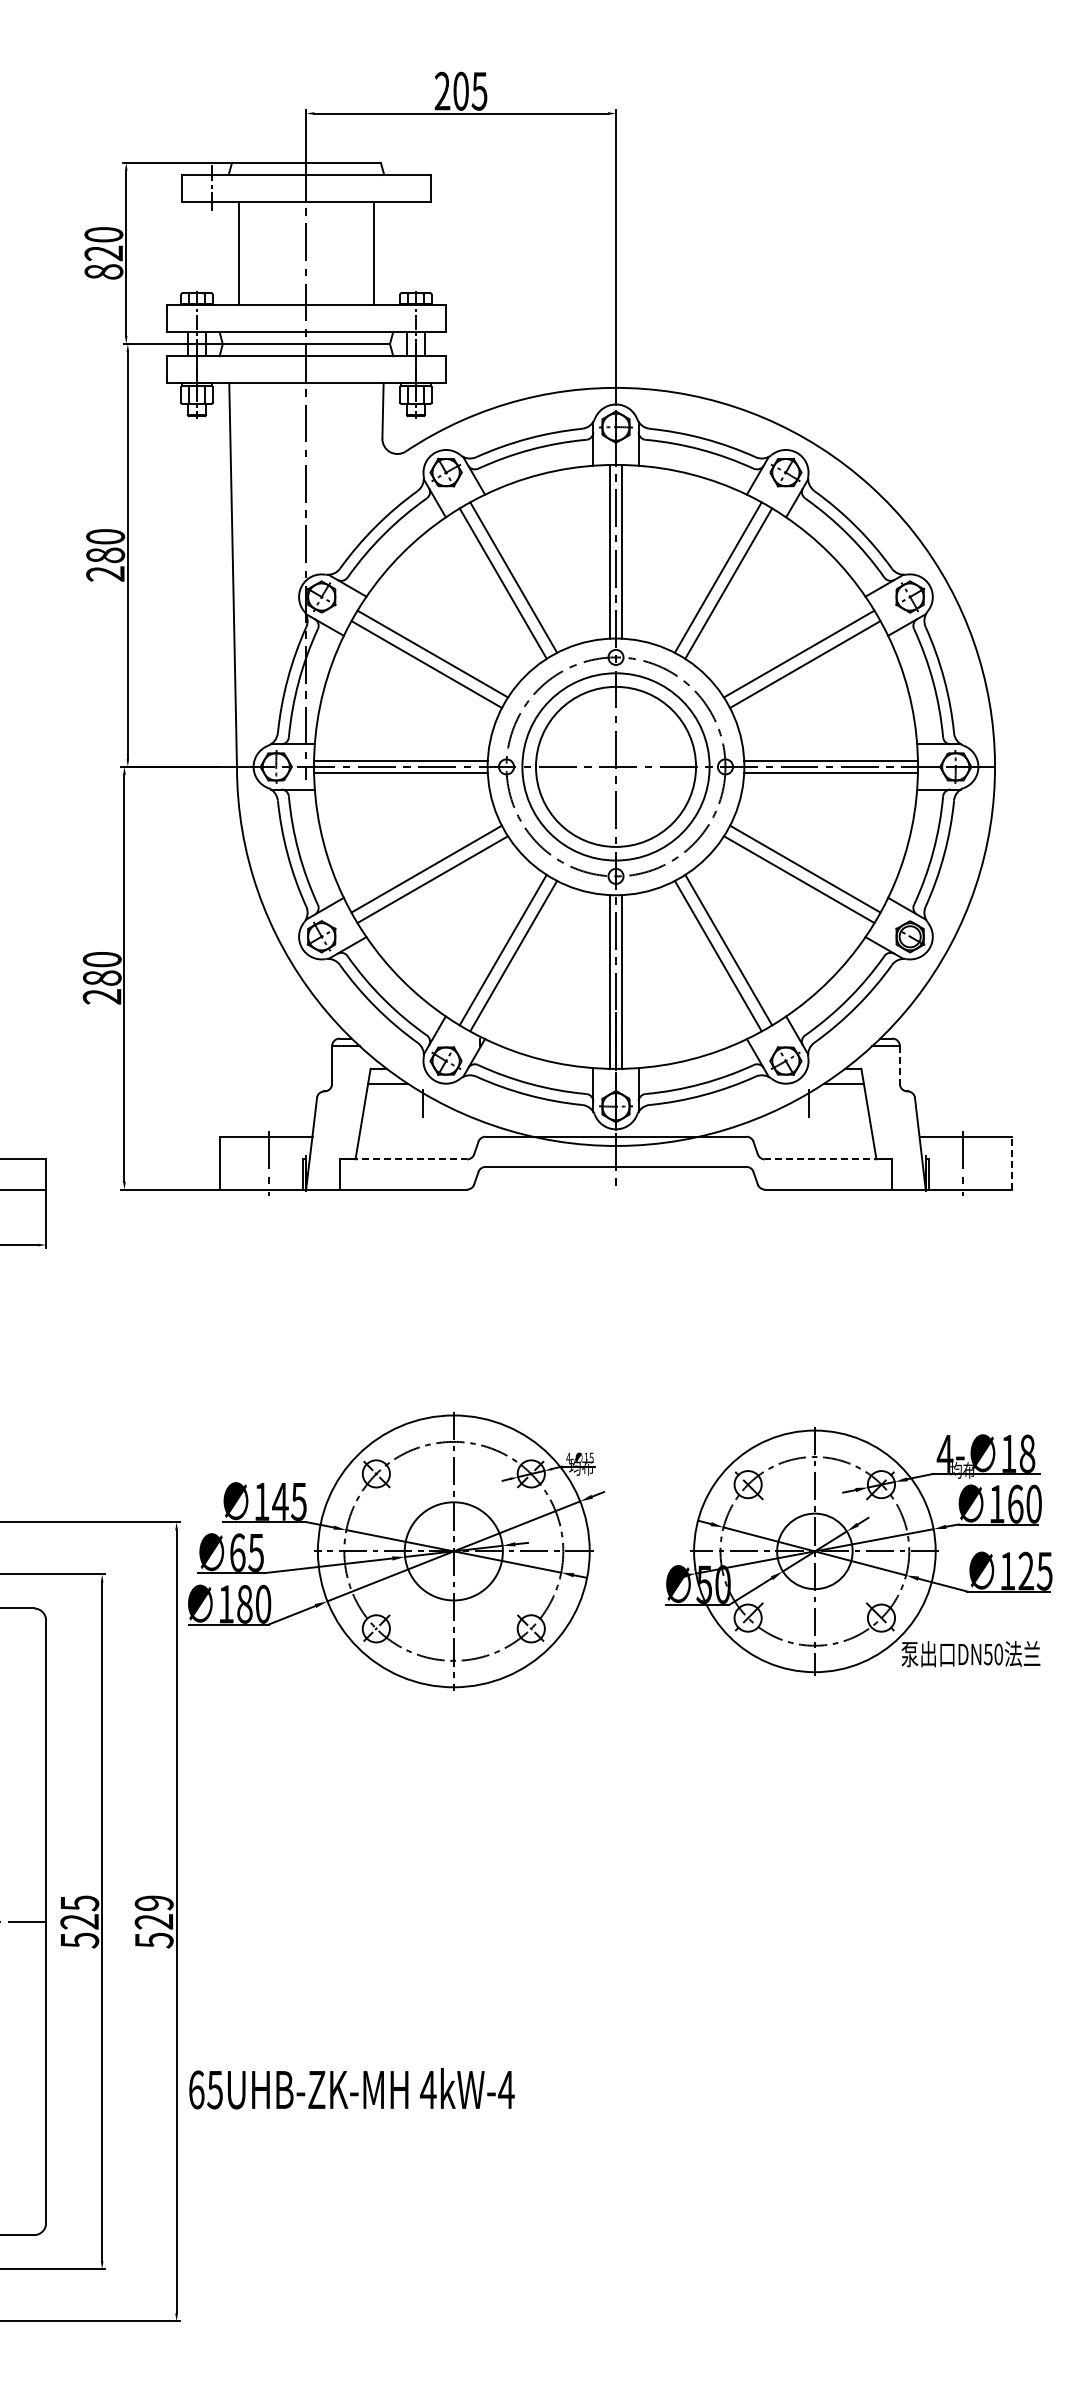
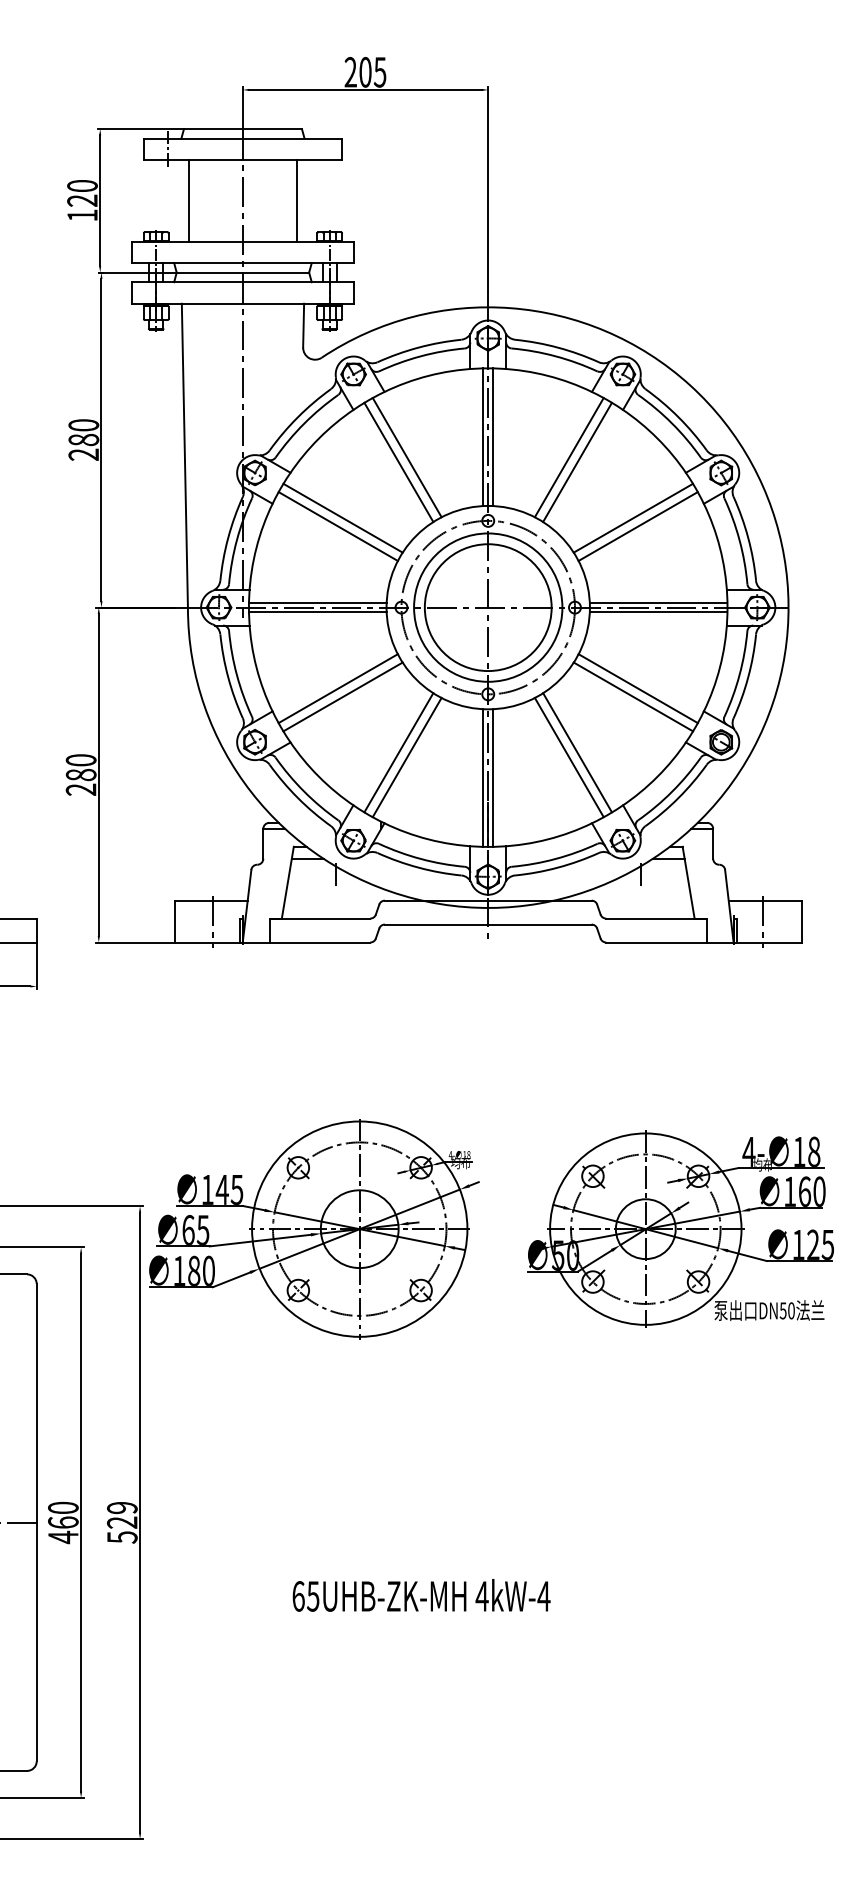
text: (103, 271) -> (82, 215), 820 -> 120
line: (899, 1065) -> (712, 844), dashed -> solid
line: (404, 1159) -> (320, 918), dashed -> solid
line: (827, 1159) -> (655, 918), dashed -> solid
line: (1011, 1162) -> (801, 921), dashed -> solid
text: (591, 1457) -> (468, 1154), 15 -> 18
text: (79, 1921) -> (63, 1522), 525 -> 460
text: (351, 2088) -> (421, 1595), moved

